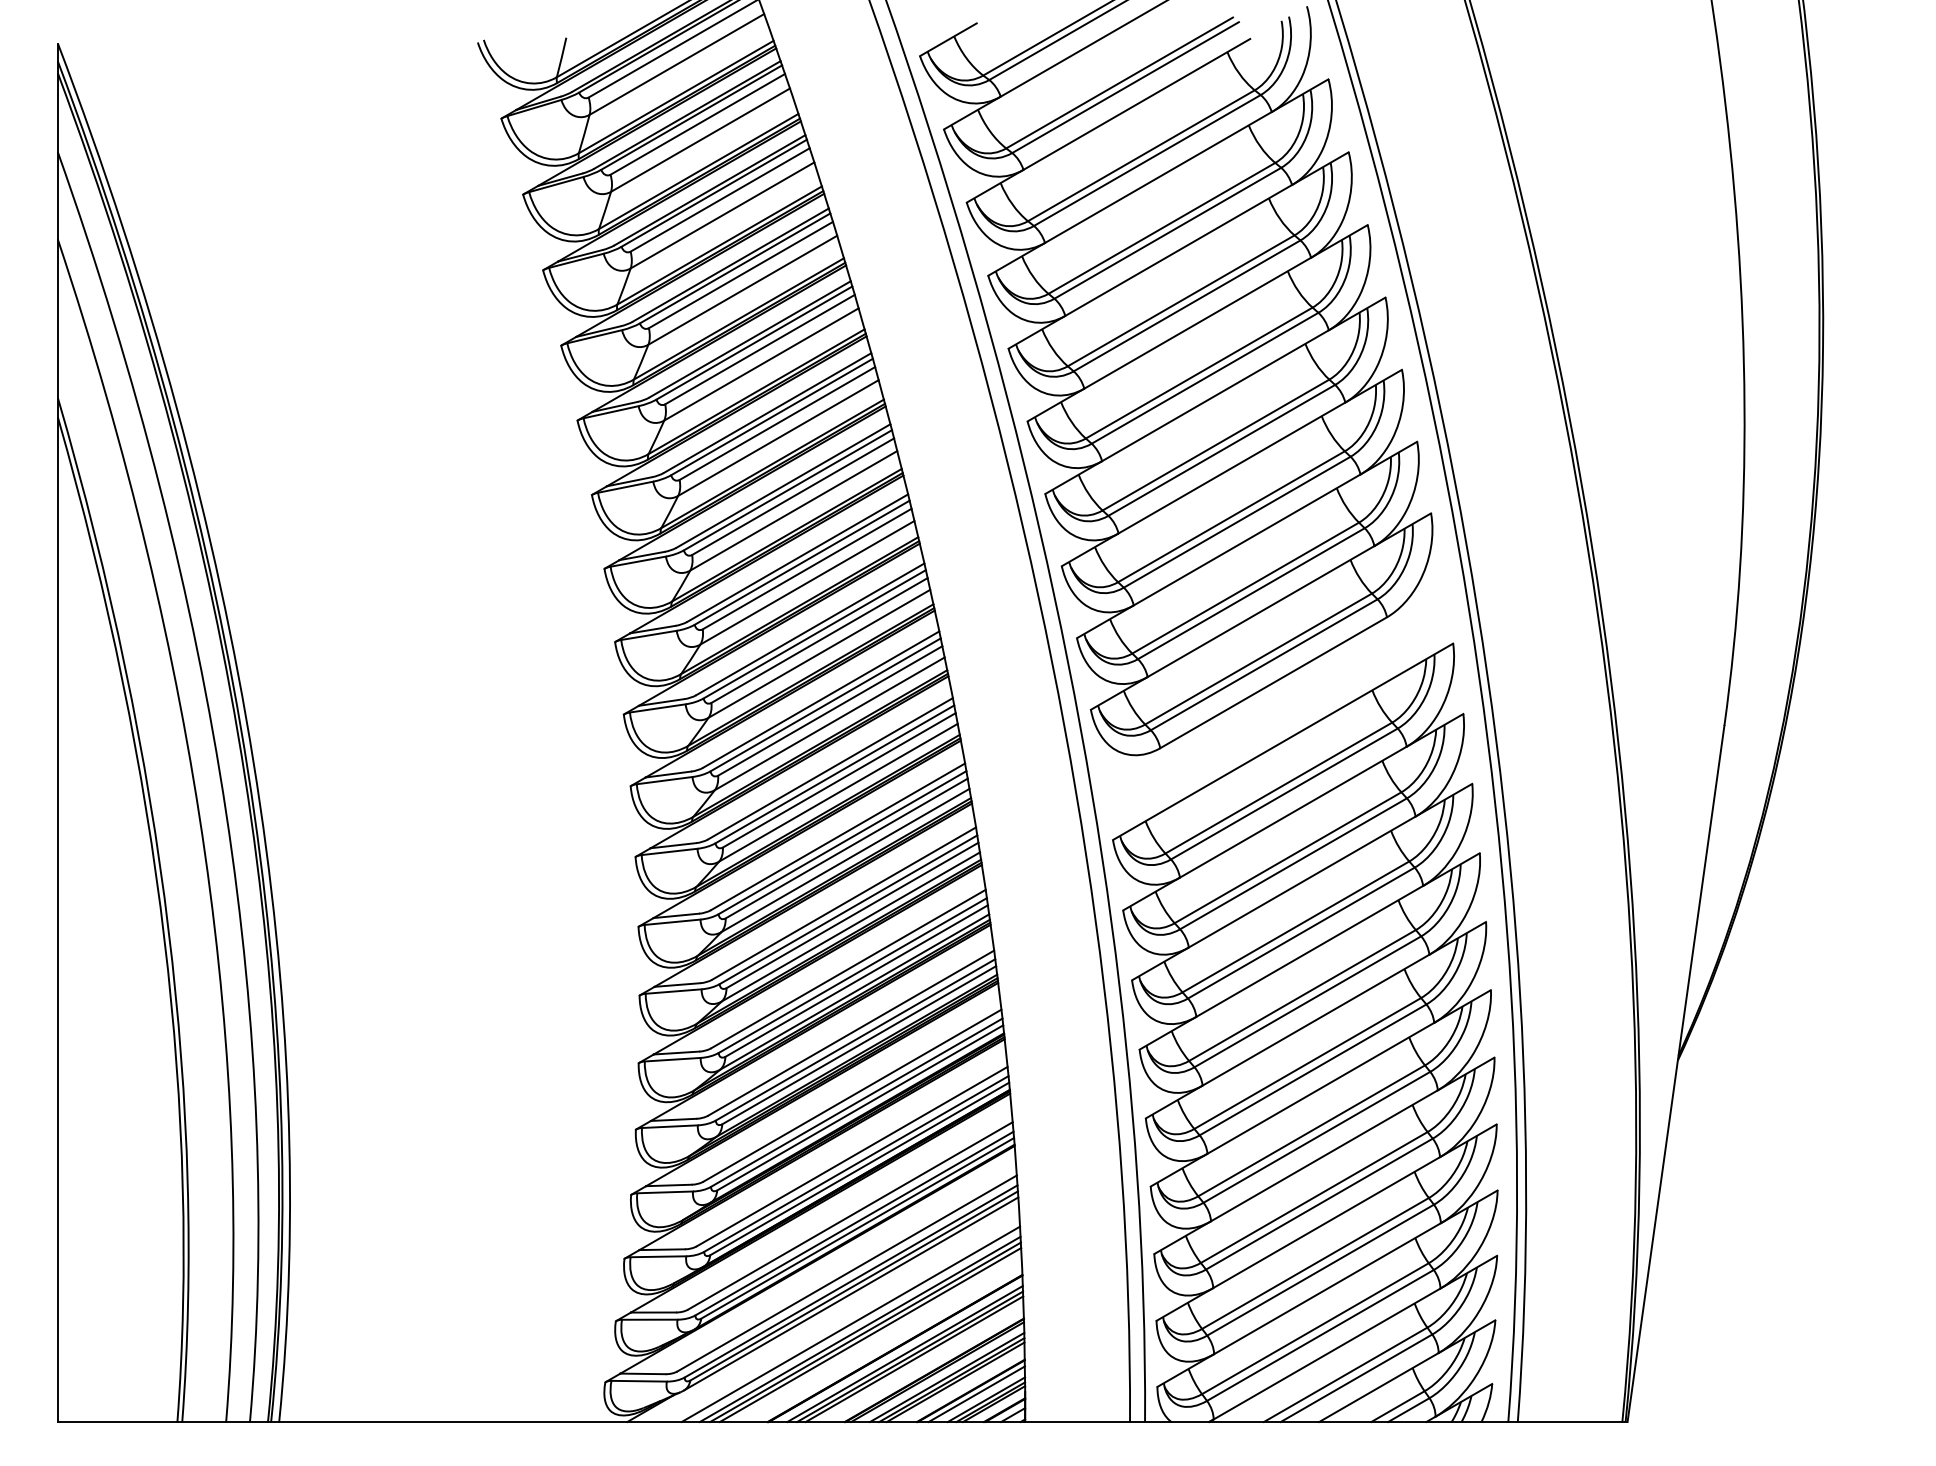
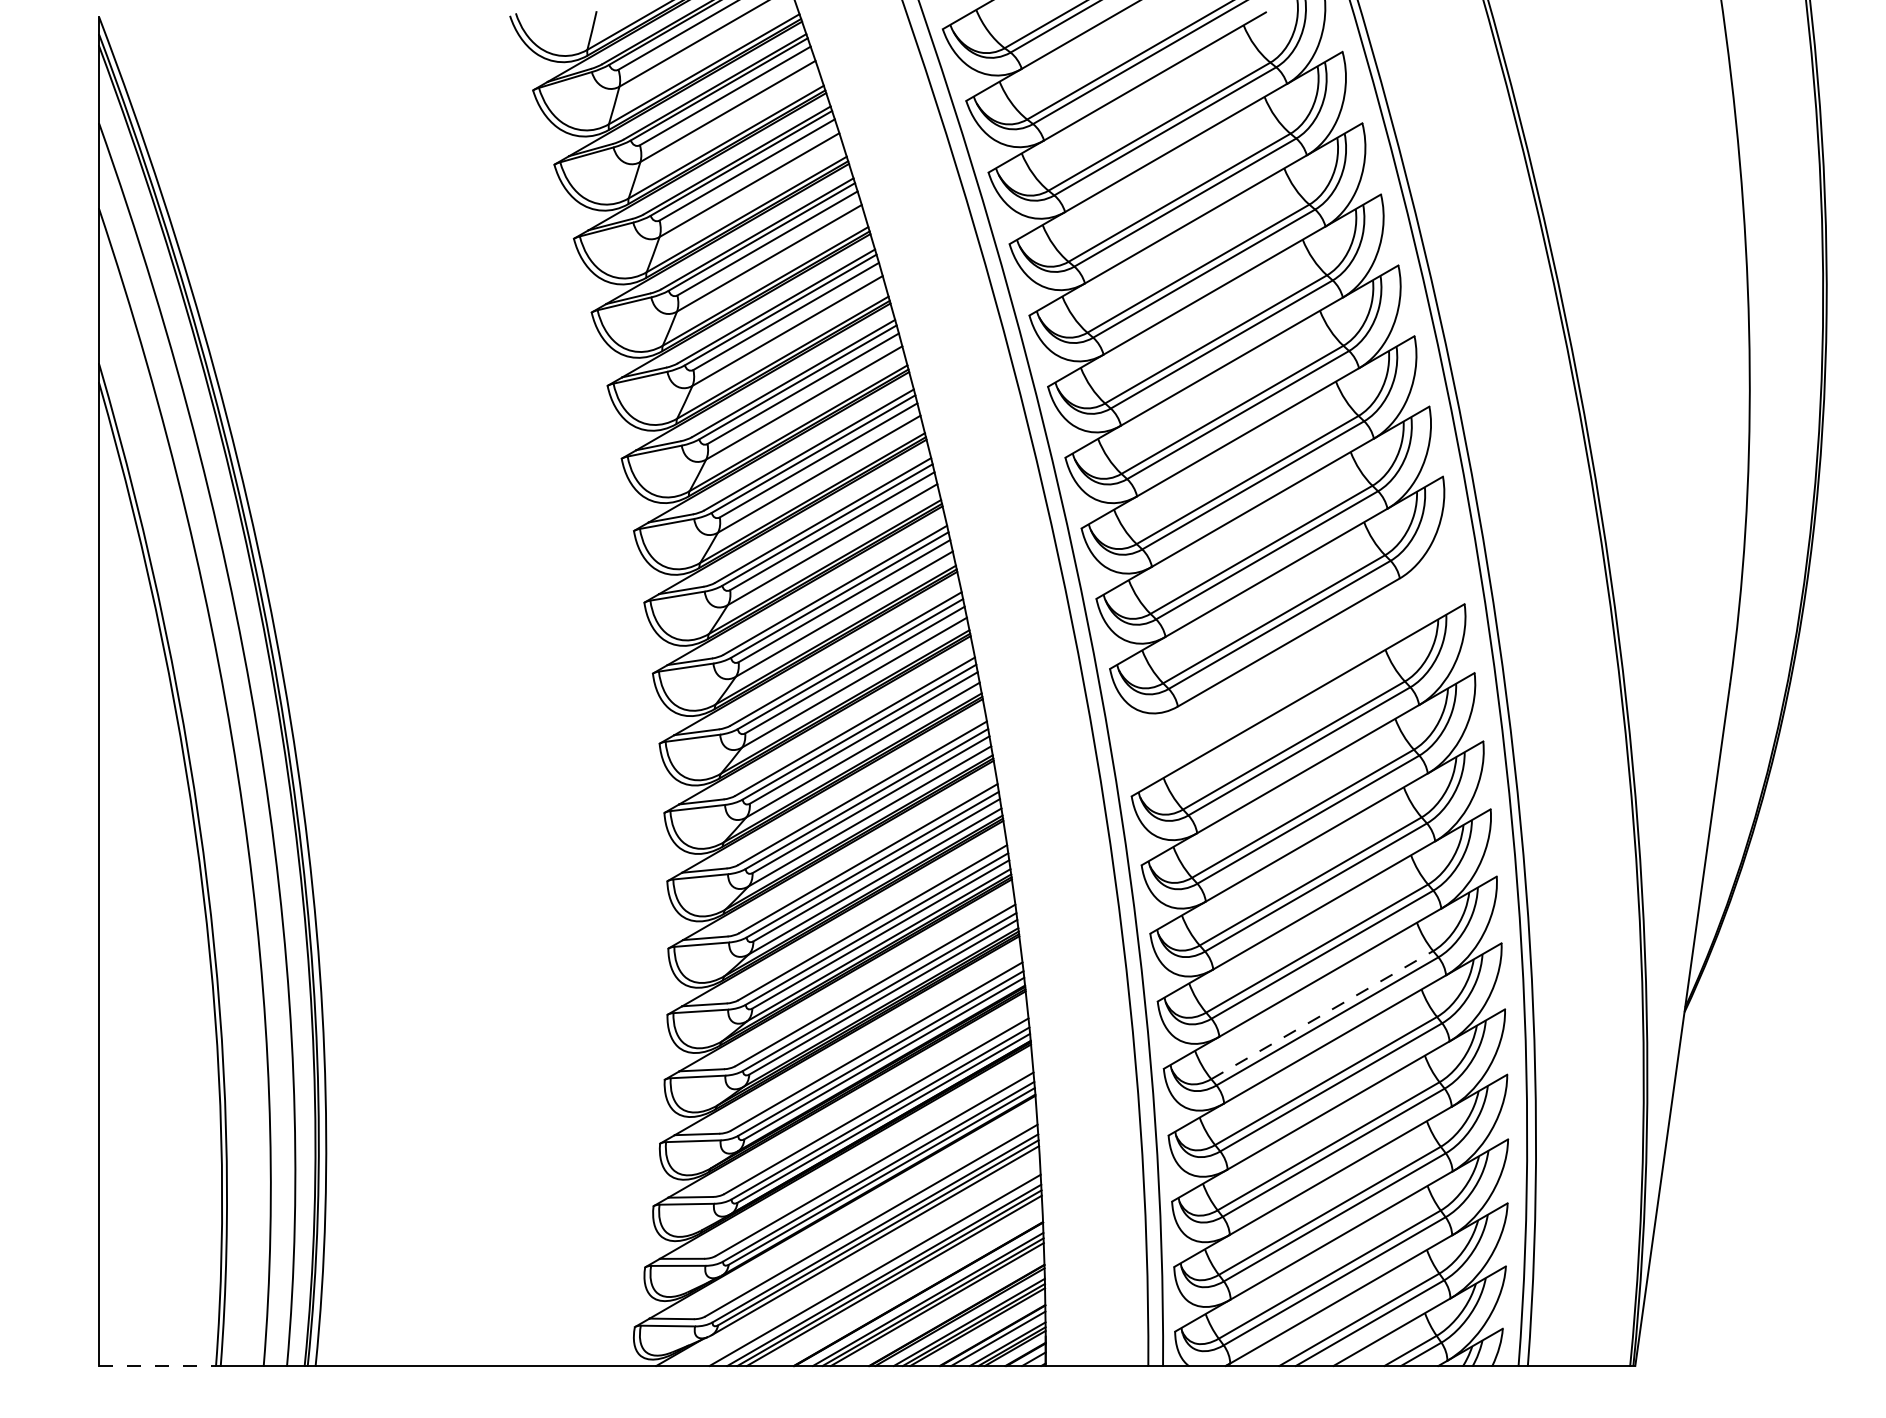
line: (1307, 1063) -> (1322, 1015), solid -> dashed
line: (117, 1422) -> (157, 1366), solid -> dashed

